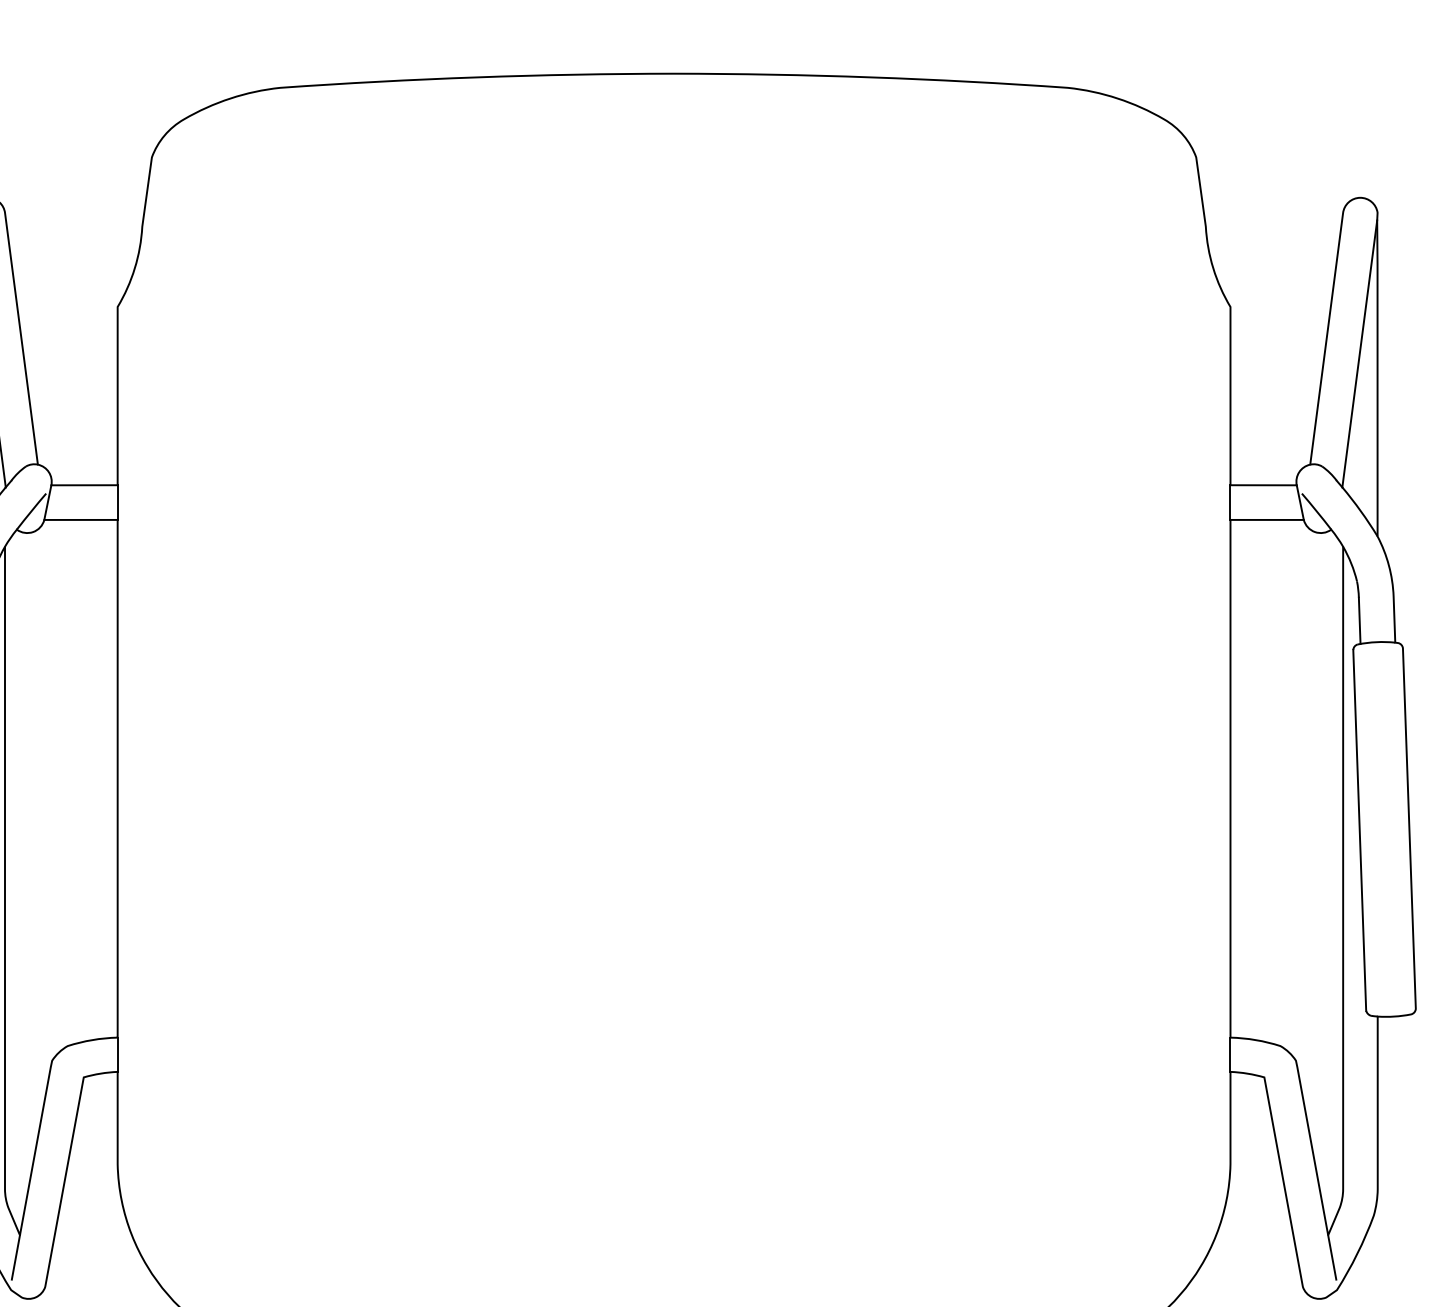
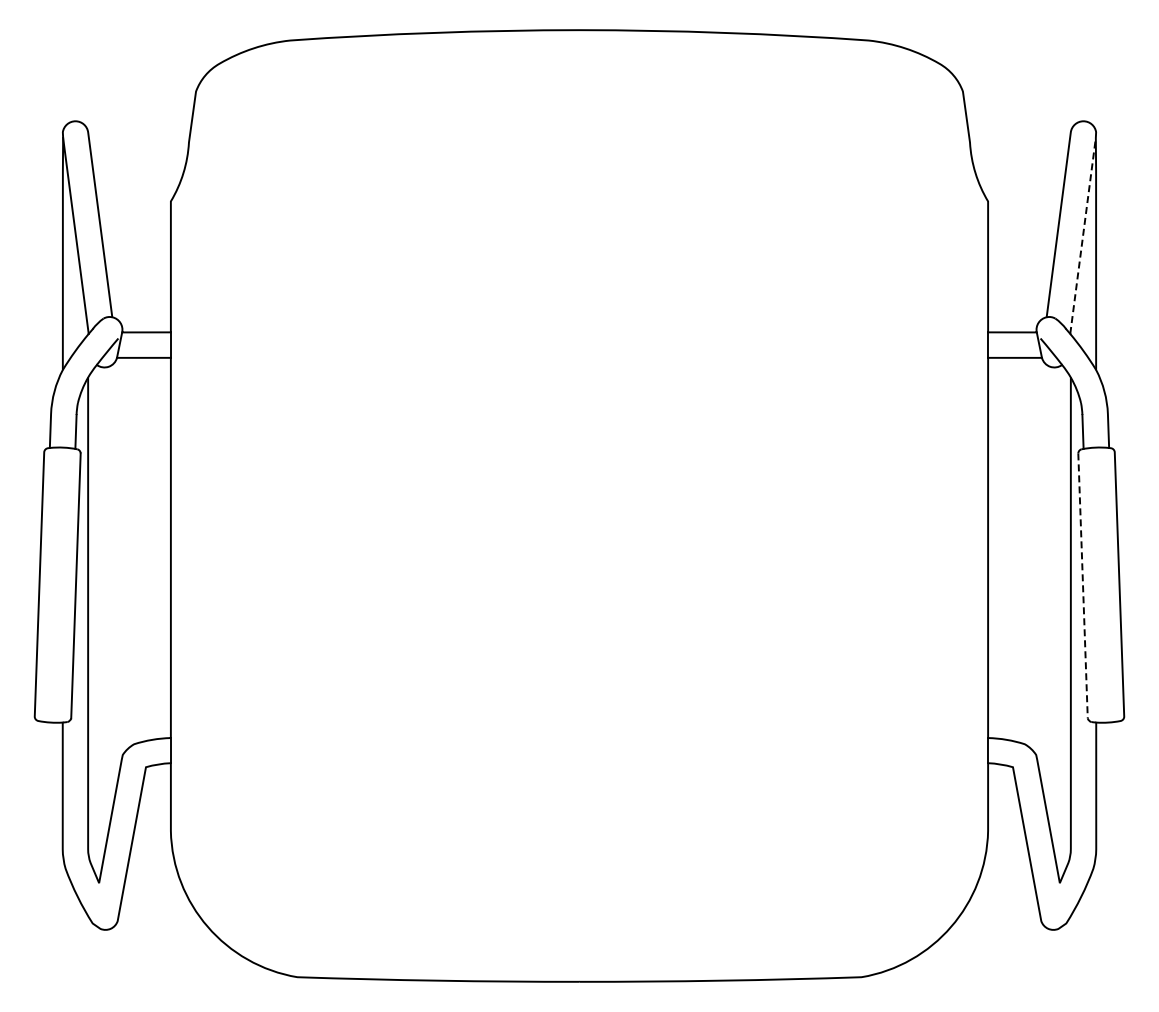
line: (1360, 353) -> (1083, 235), solid -> dashed
line: (1360, 829) -> (1083, 585), solid -> dashed
line: (16, 1257) -> (96, 899), removed
line: (1331, 1257) -> (1062, 899), removed

